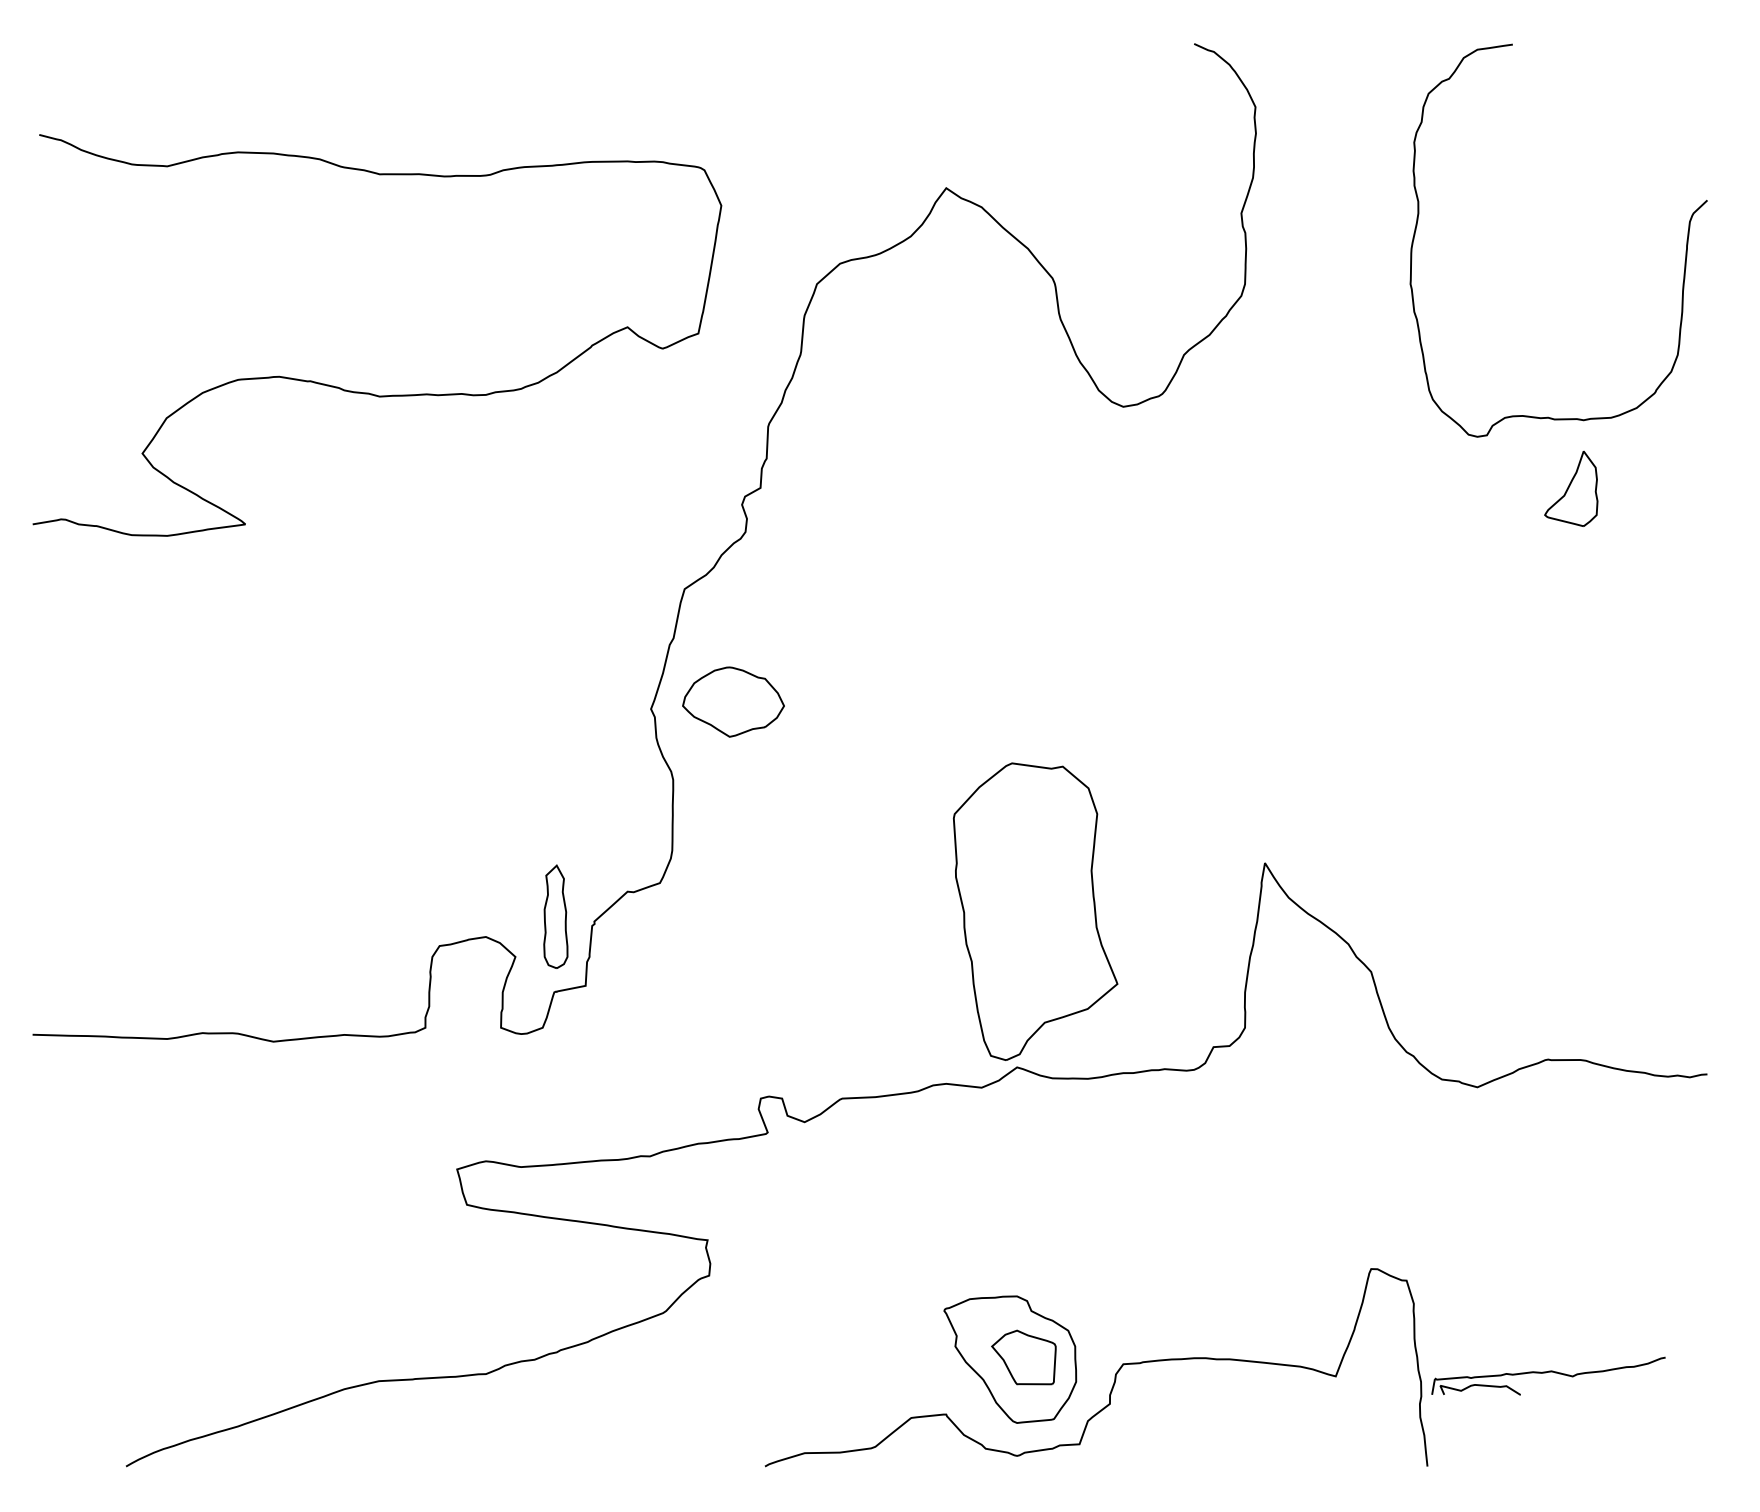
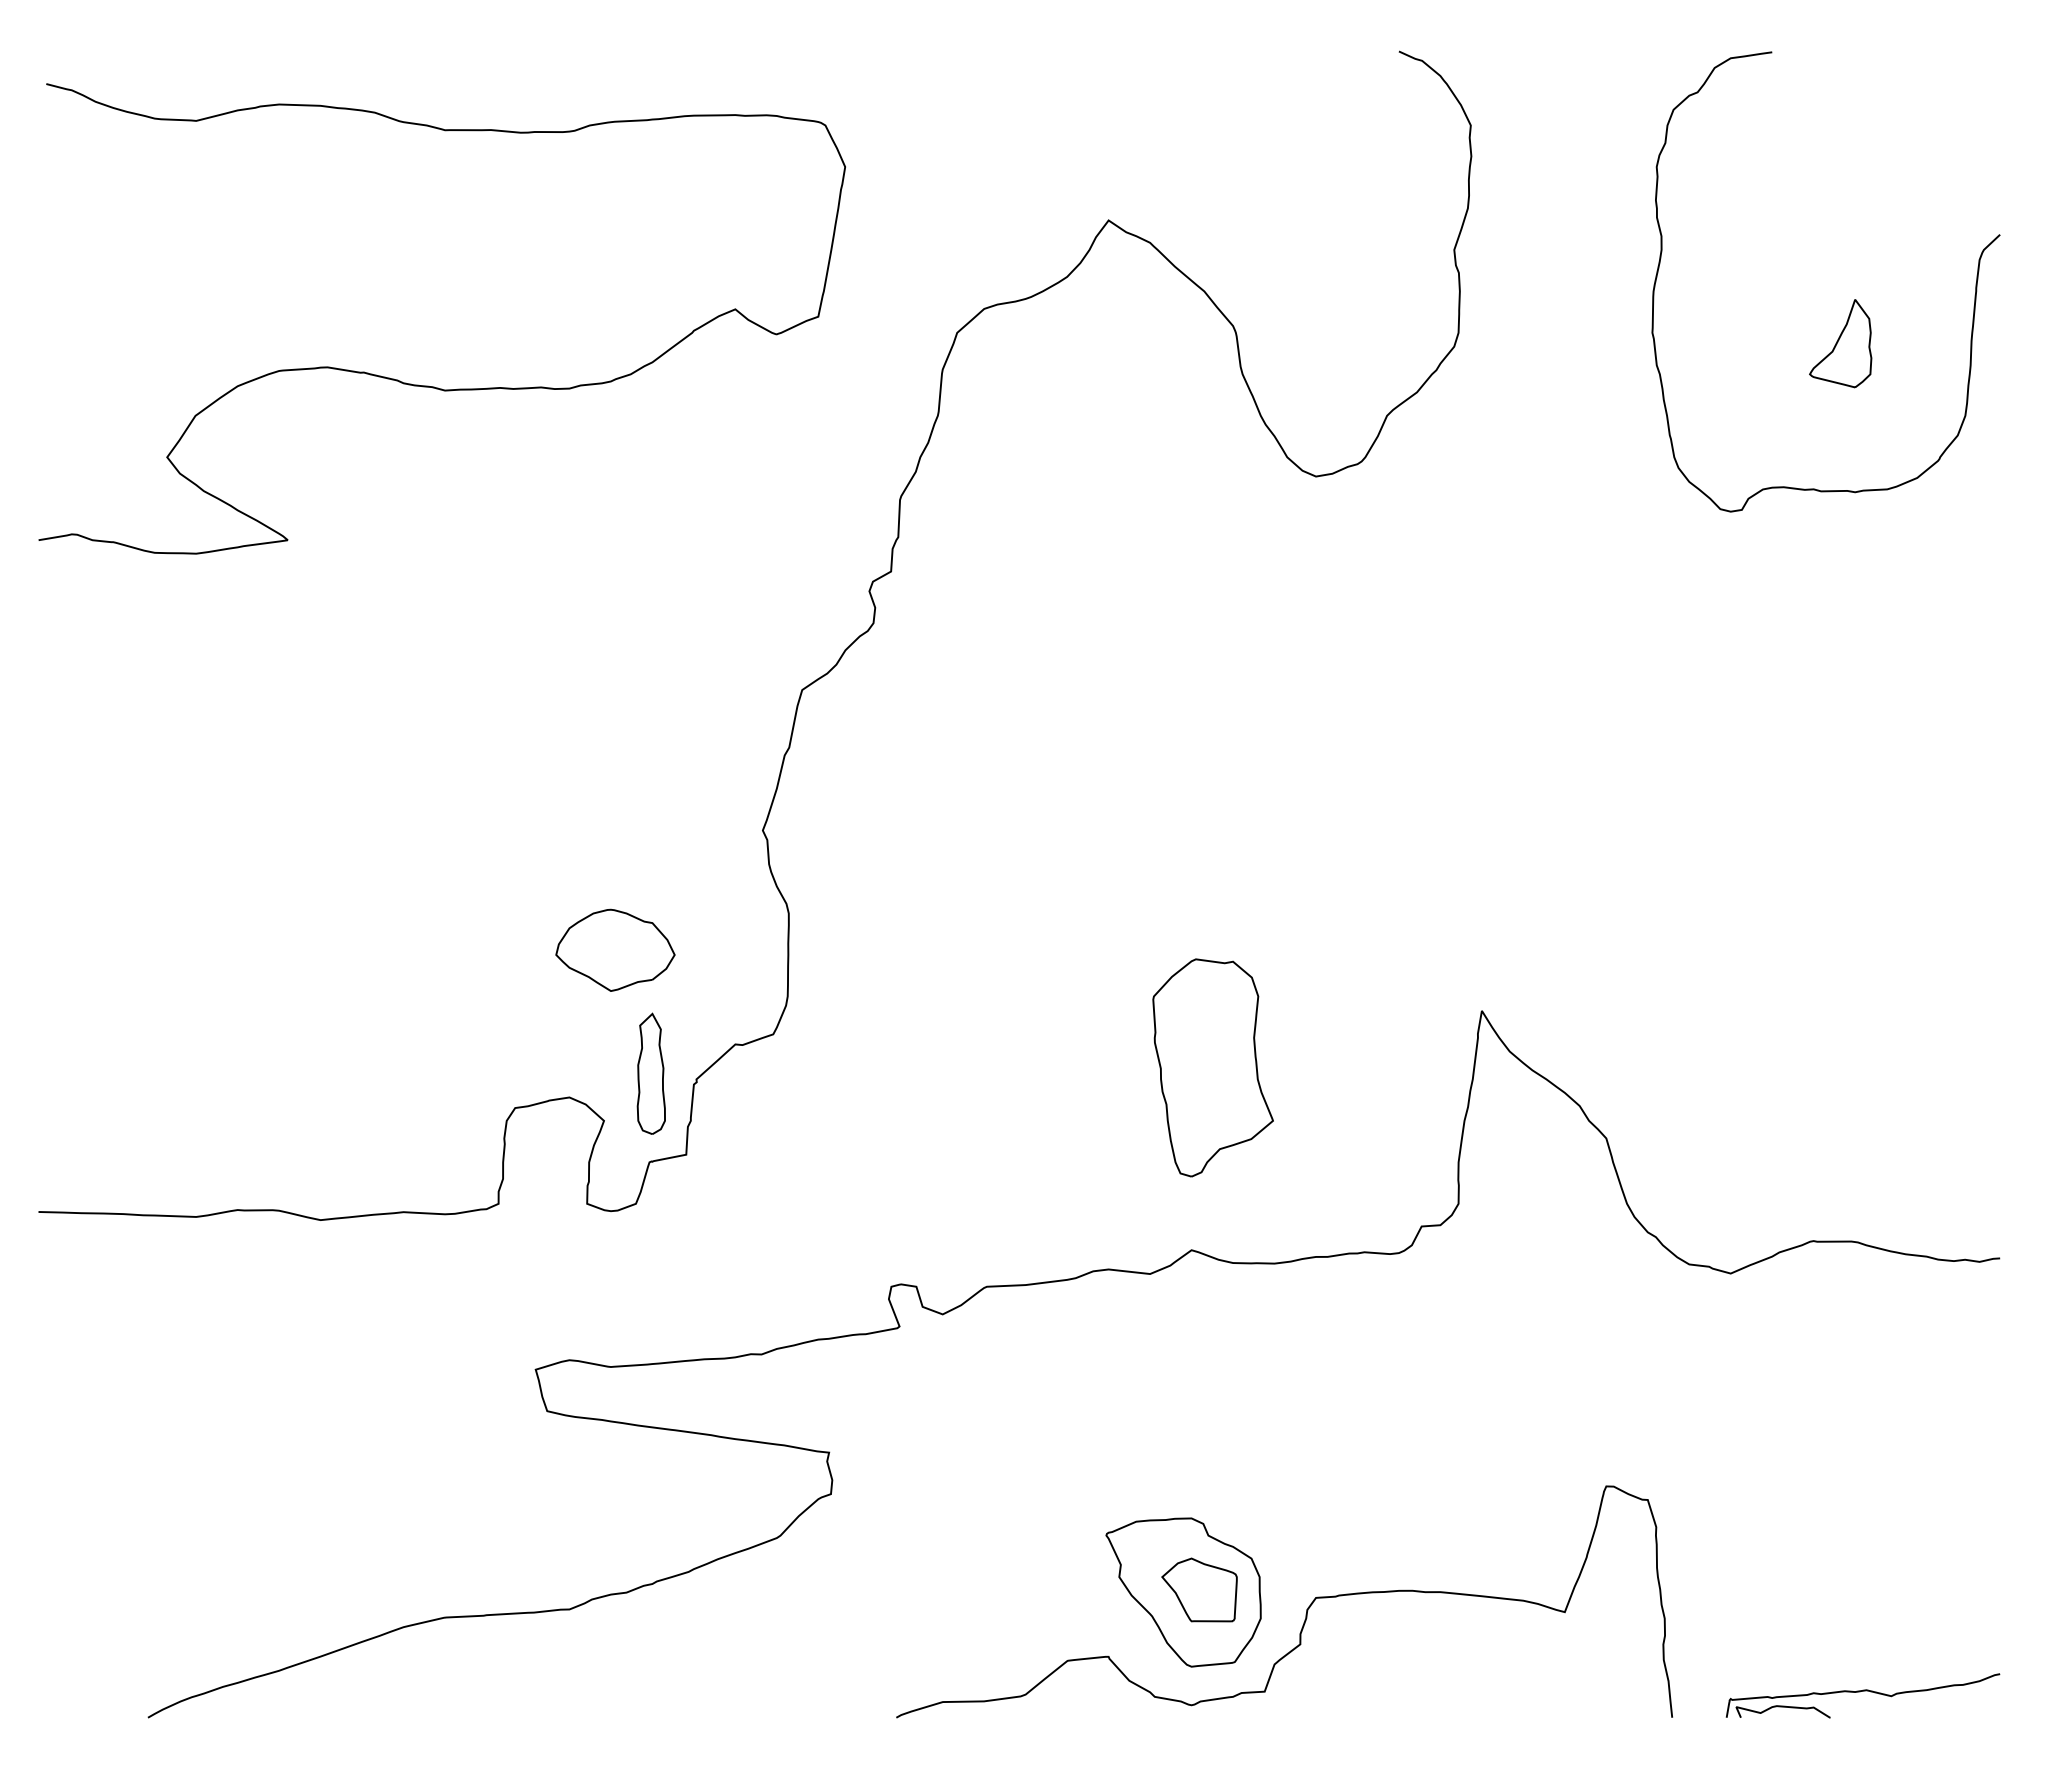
curve: (365, 392) -> (428, 385), moved
part: (1571, 488) -> (1840, 343), moved
part: (733, 701) -> (615, 949), moved
part: (1034, 911) -> (1212, 1067), size x0.62
part: (1548, 1375) -> (1862, 1695), moved

